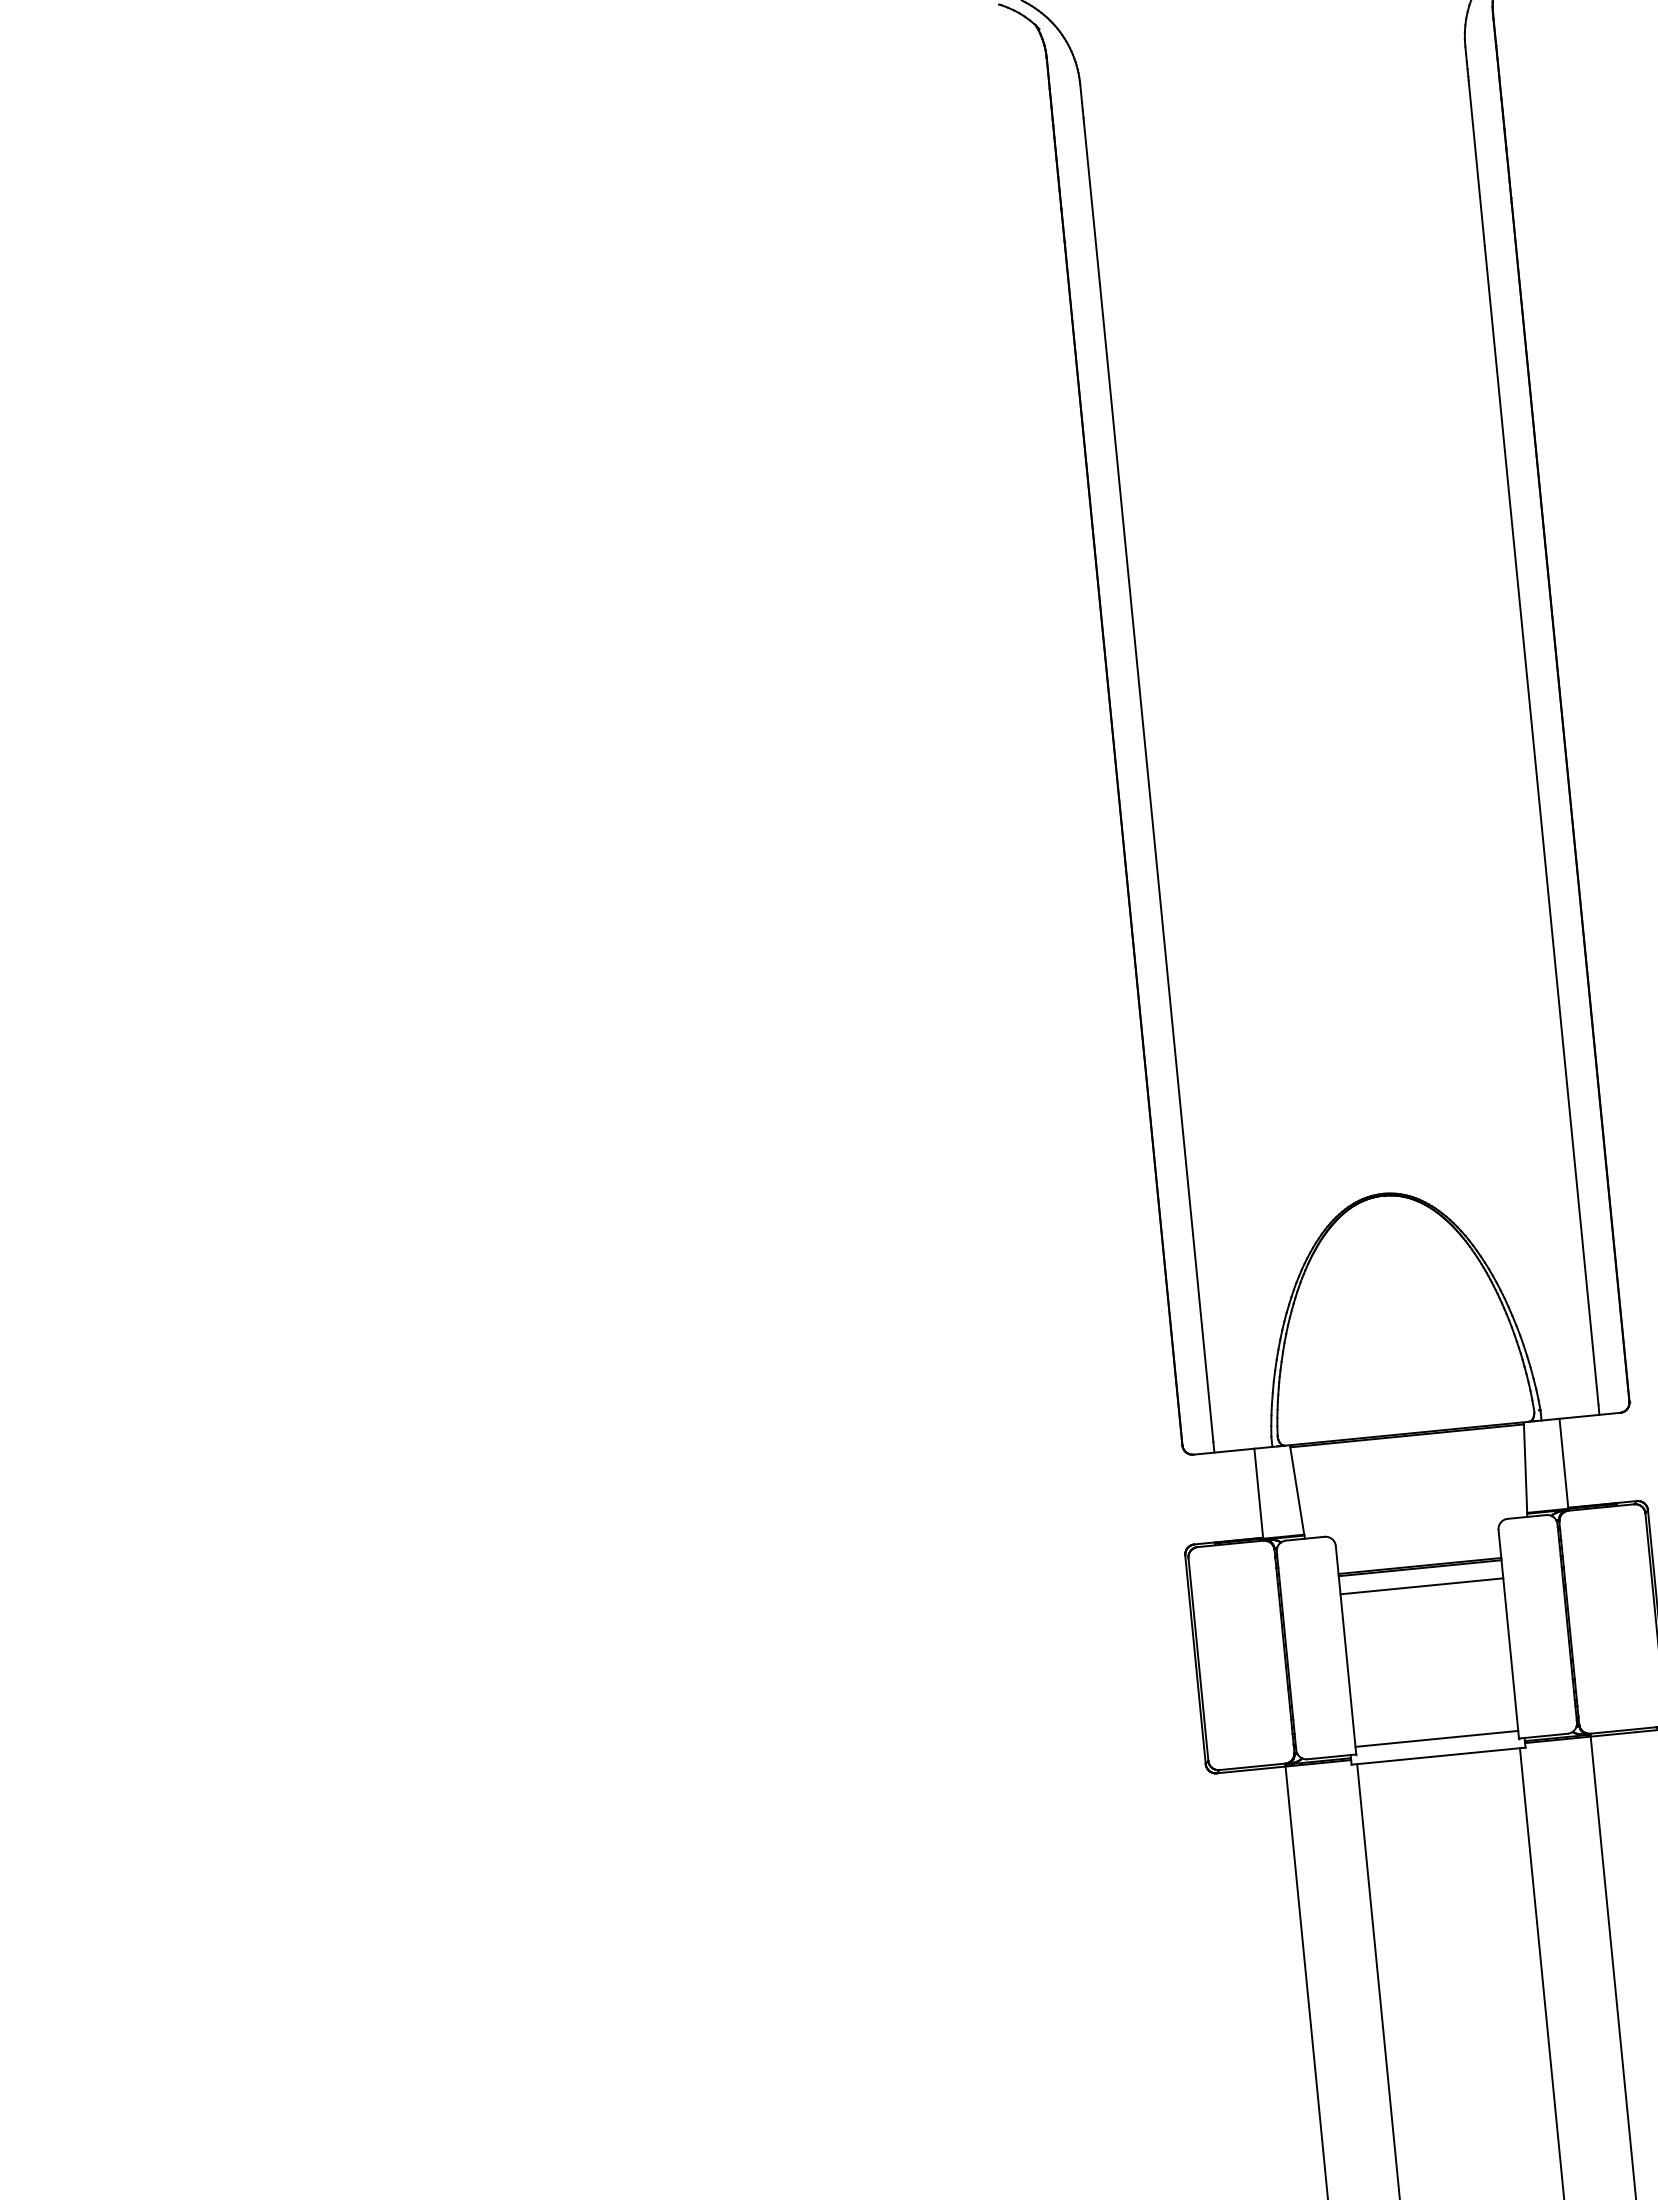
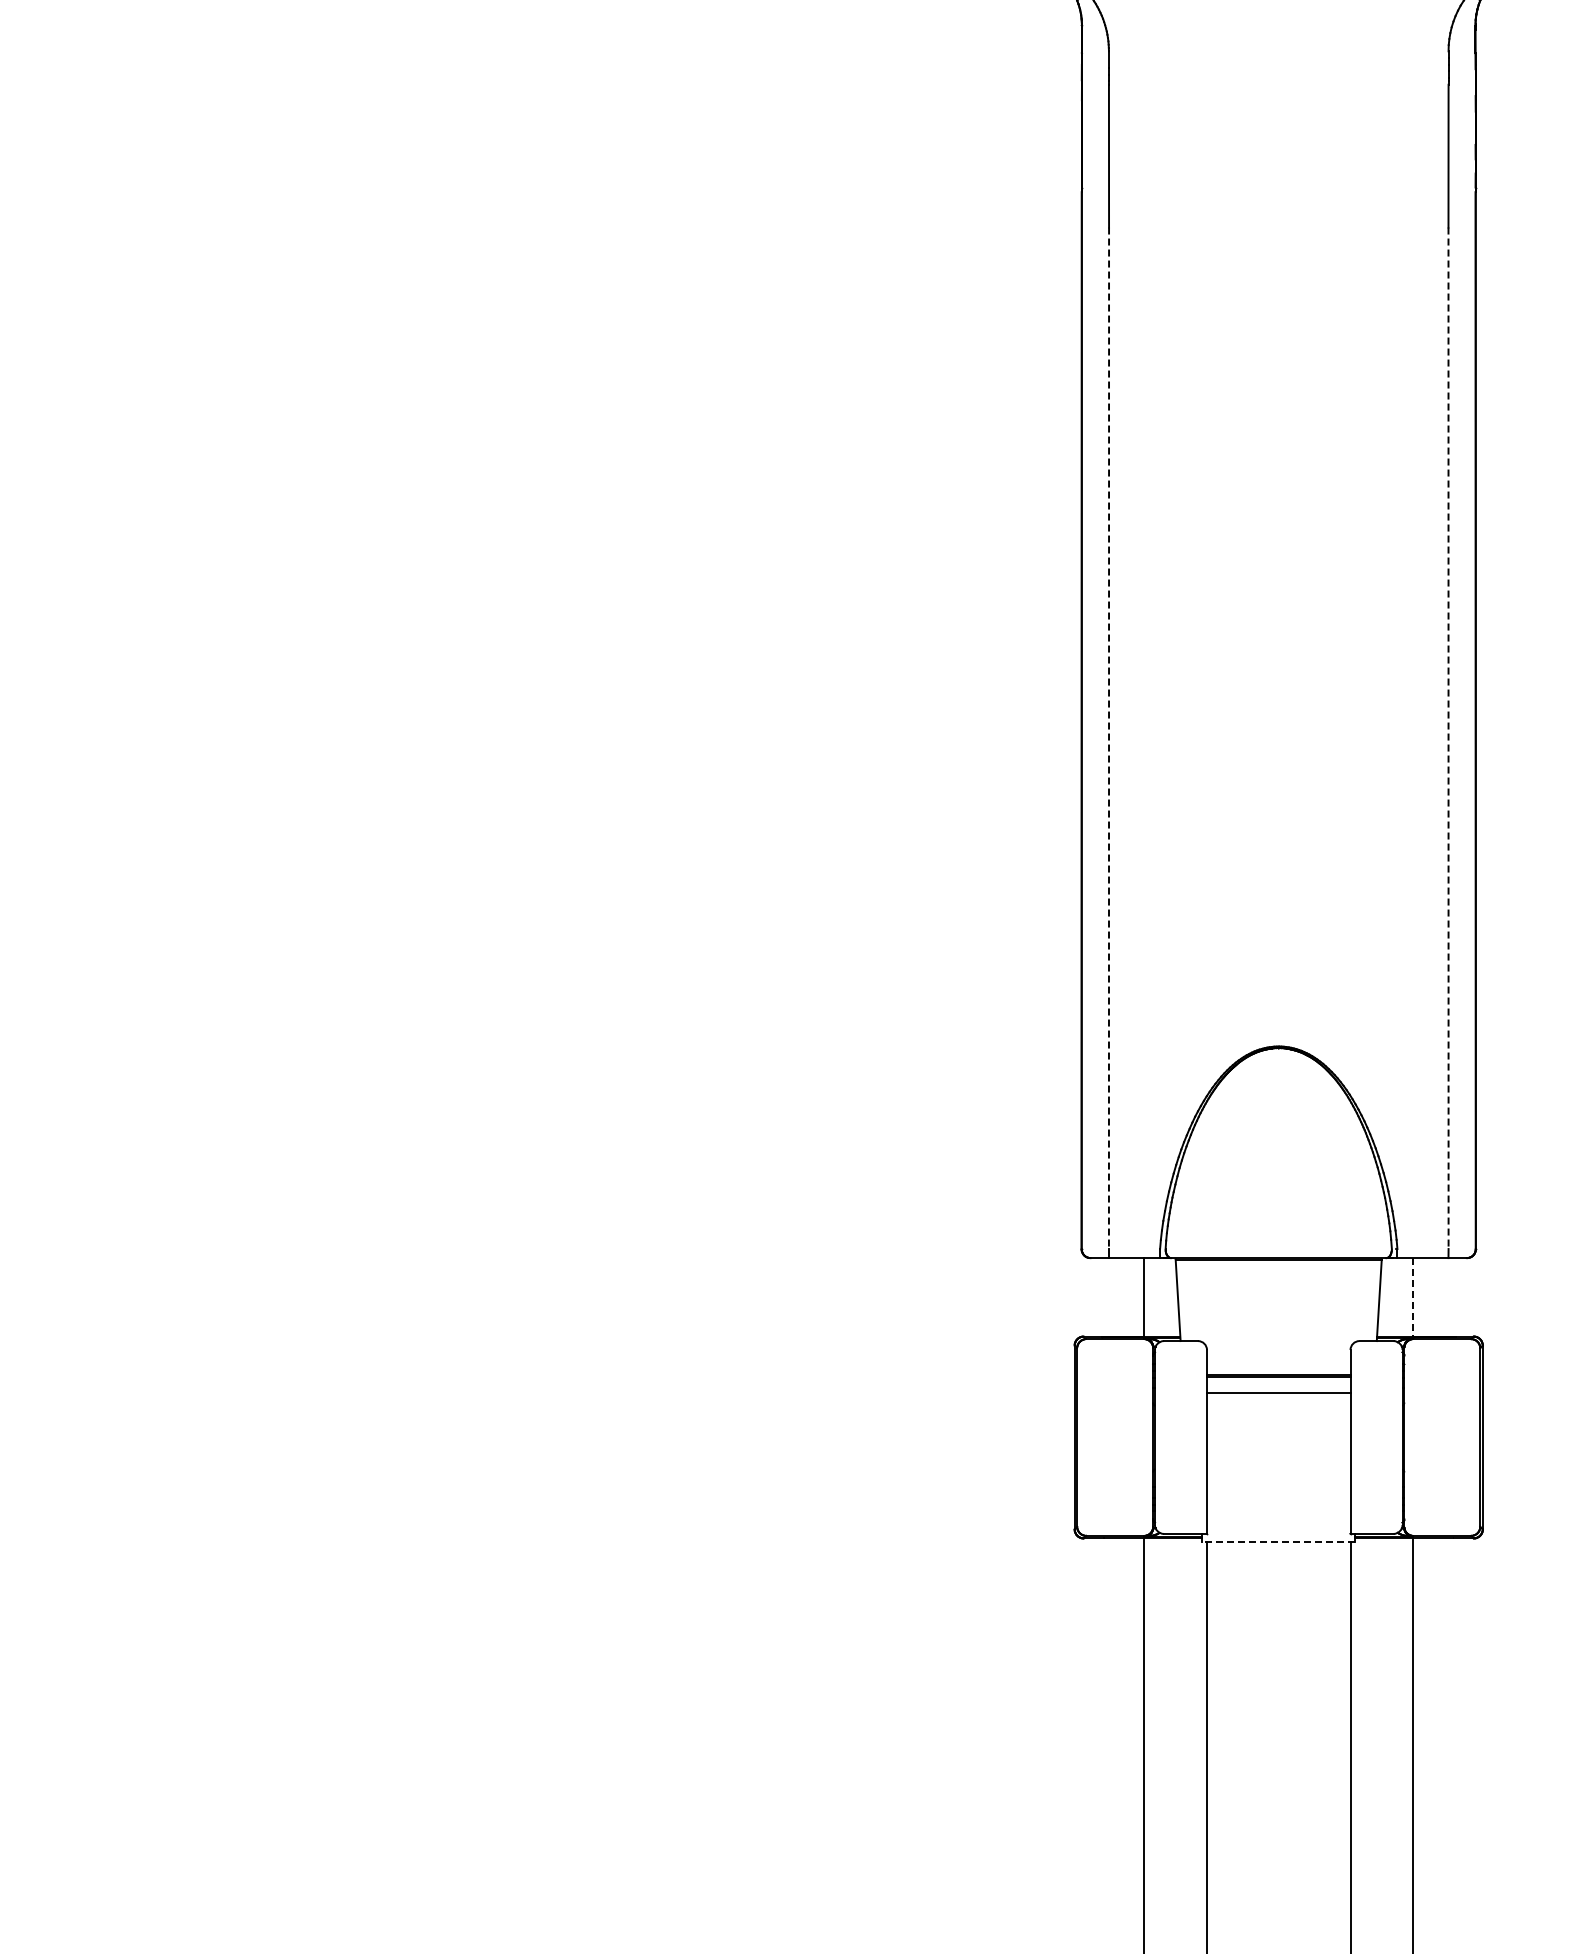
line: (1541, 825) -> (1448, 738), solid -> dashed
line: (1157, 863) -> (1109, 738), solid -> dashed
line: (1564, 1463) -> (1413, 1297), solid -> dashed
line: (1436, 1739) -> (1278, 1527), removed
line: (1438, 1756) -> (1278, 1542), solid -> dashed

